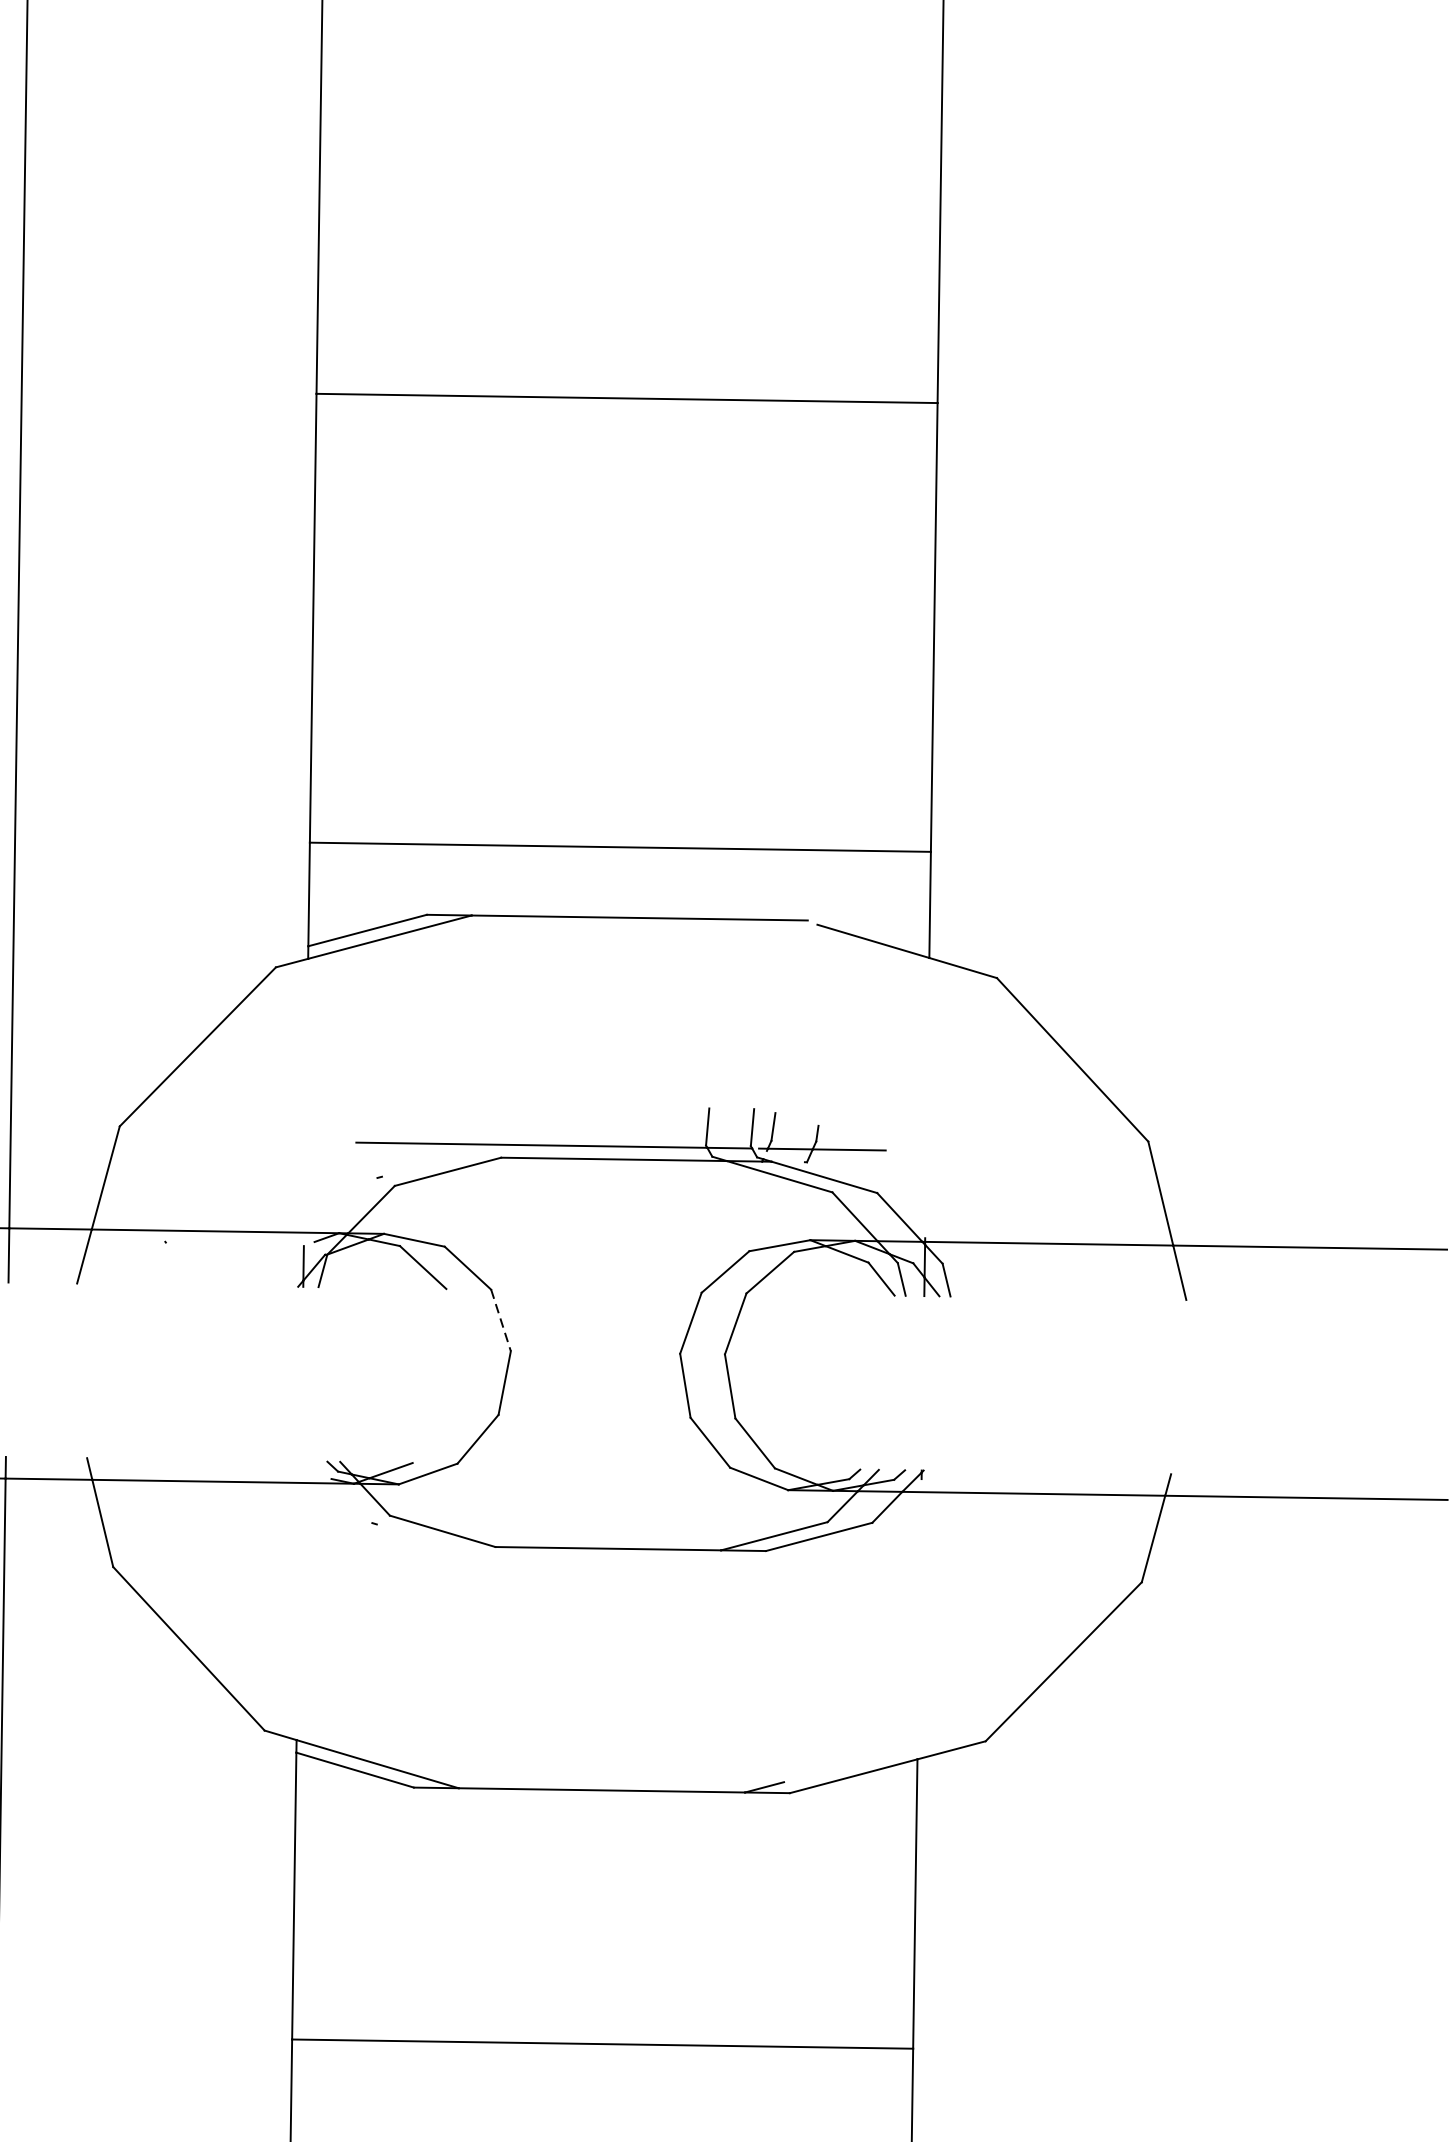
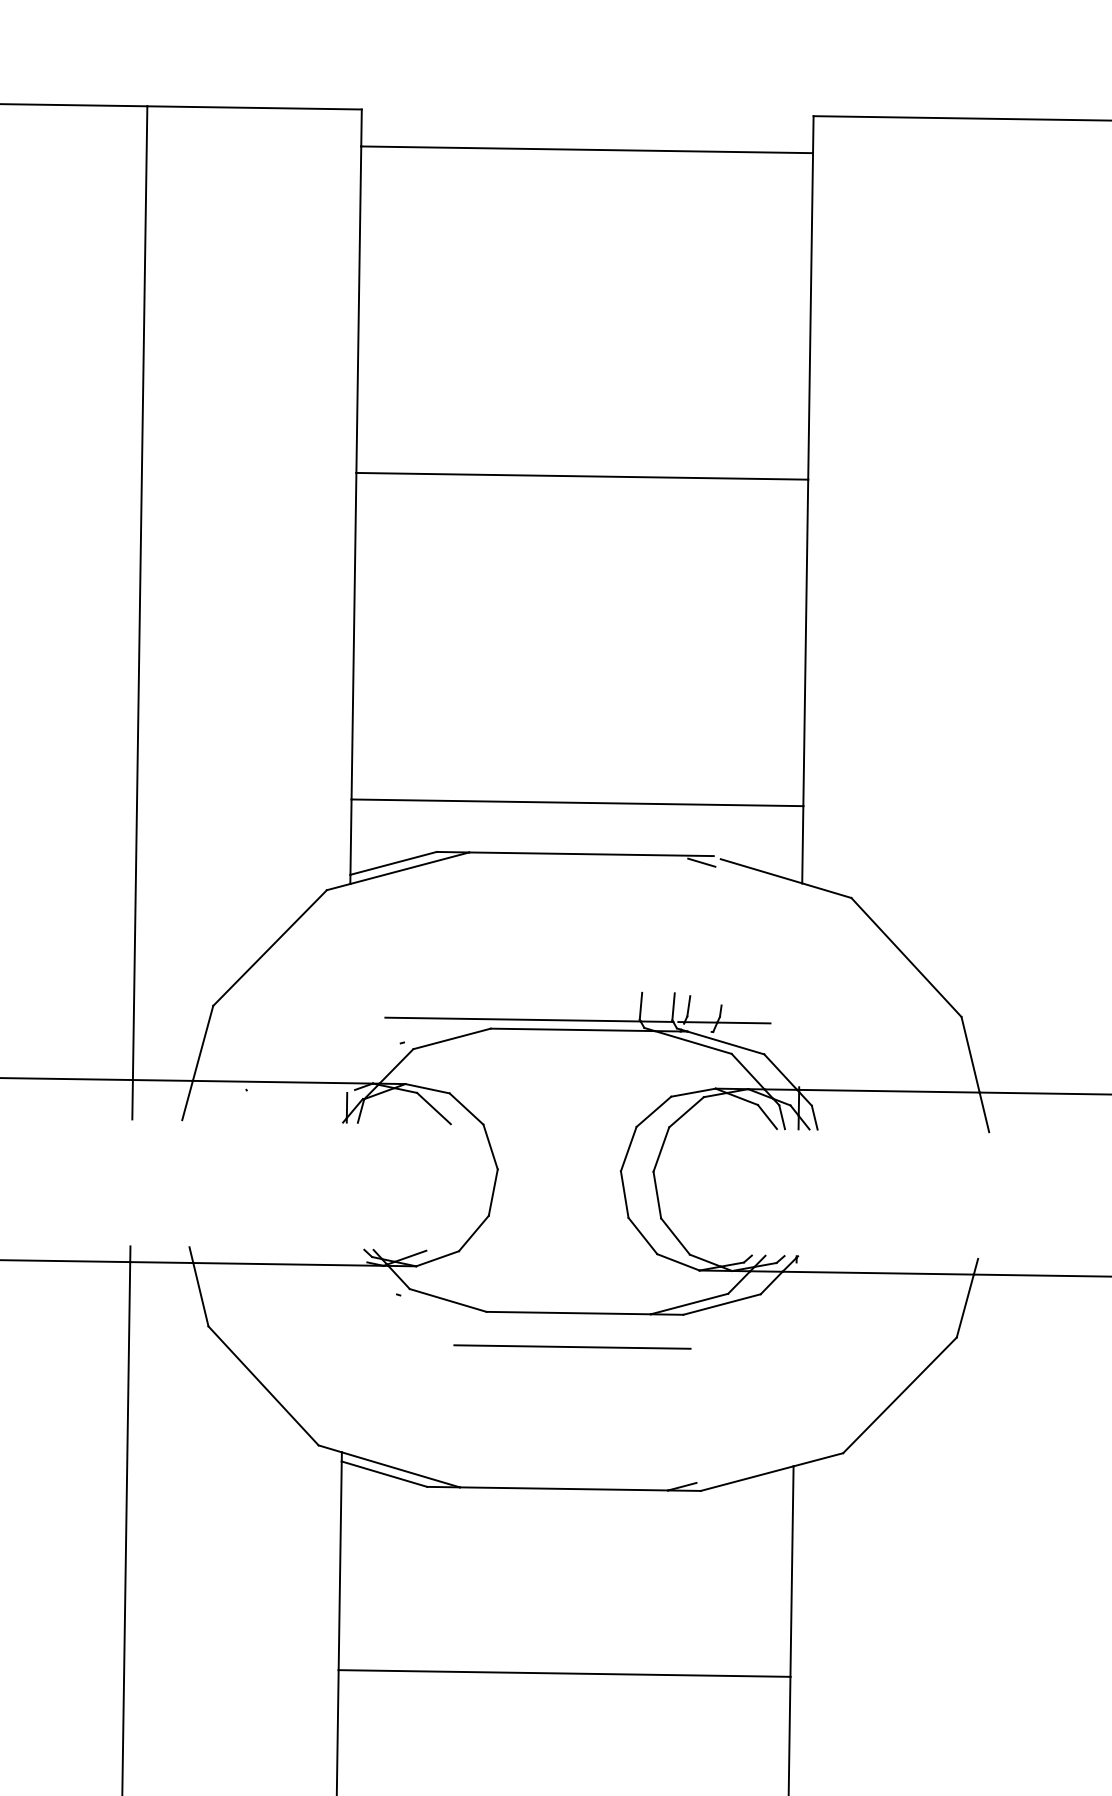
line: (790, 929) -> (701, 862), added
line: (500, 1321) -> (490, 1147), dashed -> solid
line: (613, 1594) -> (572, 1346), added

